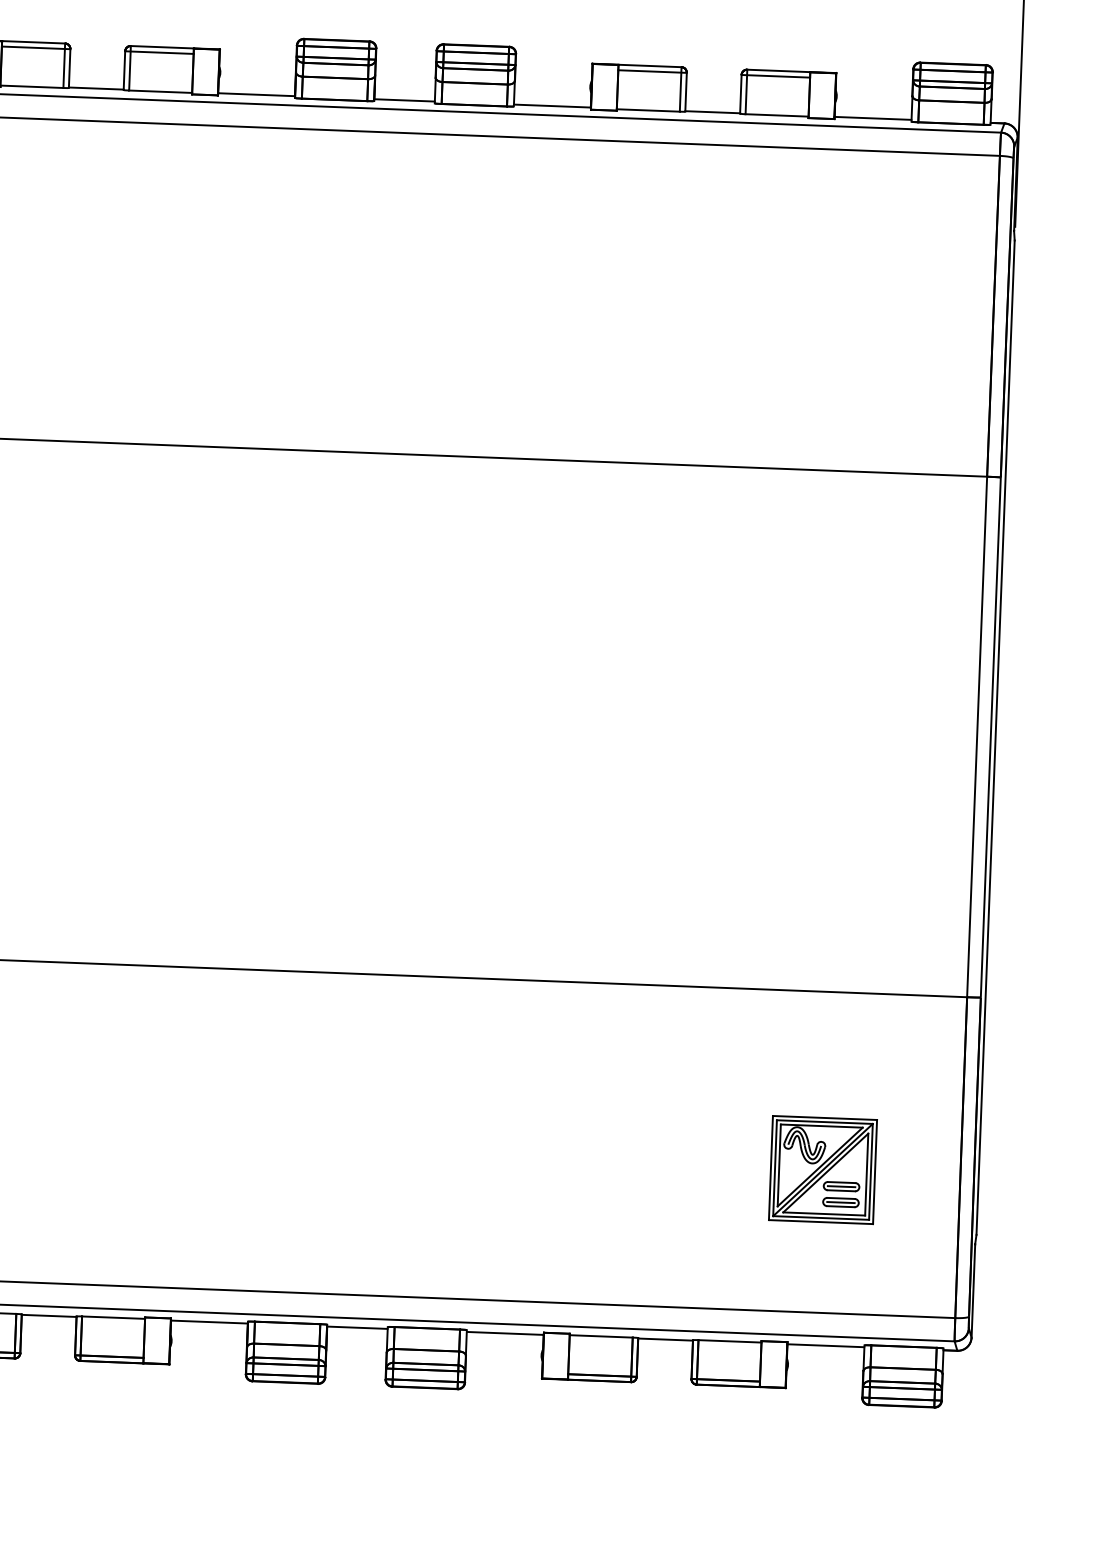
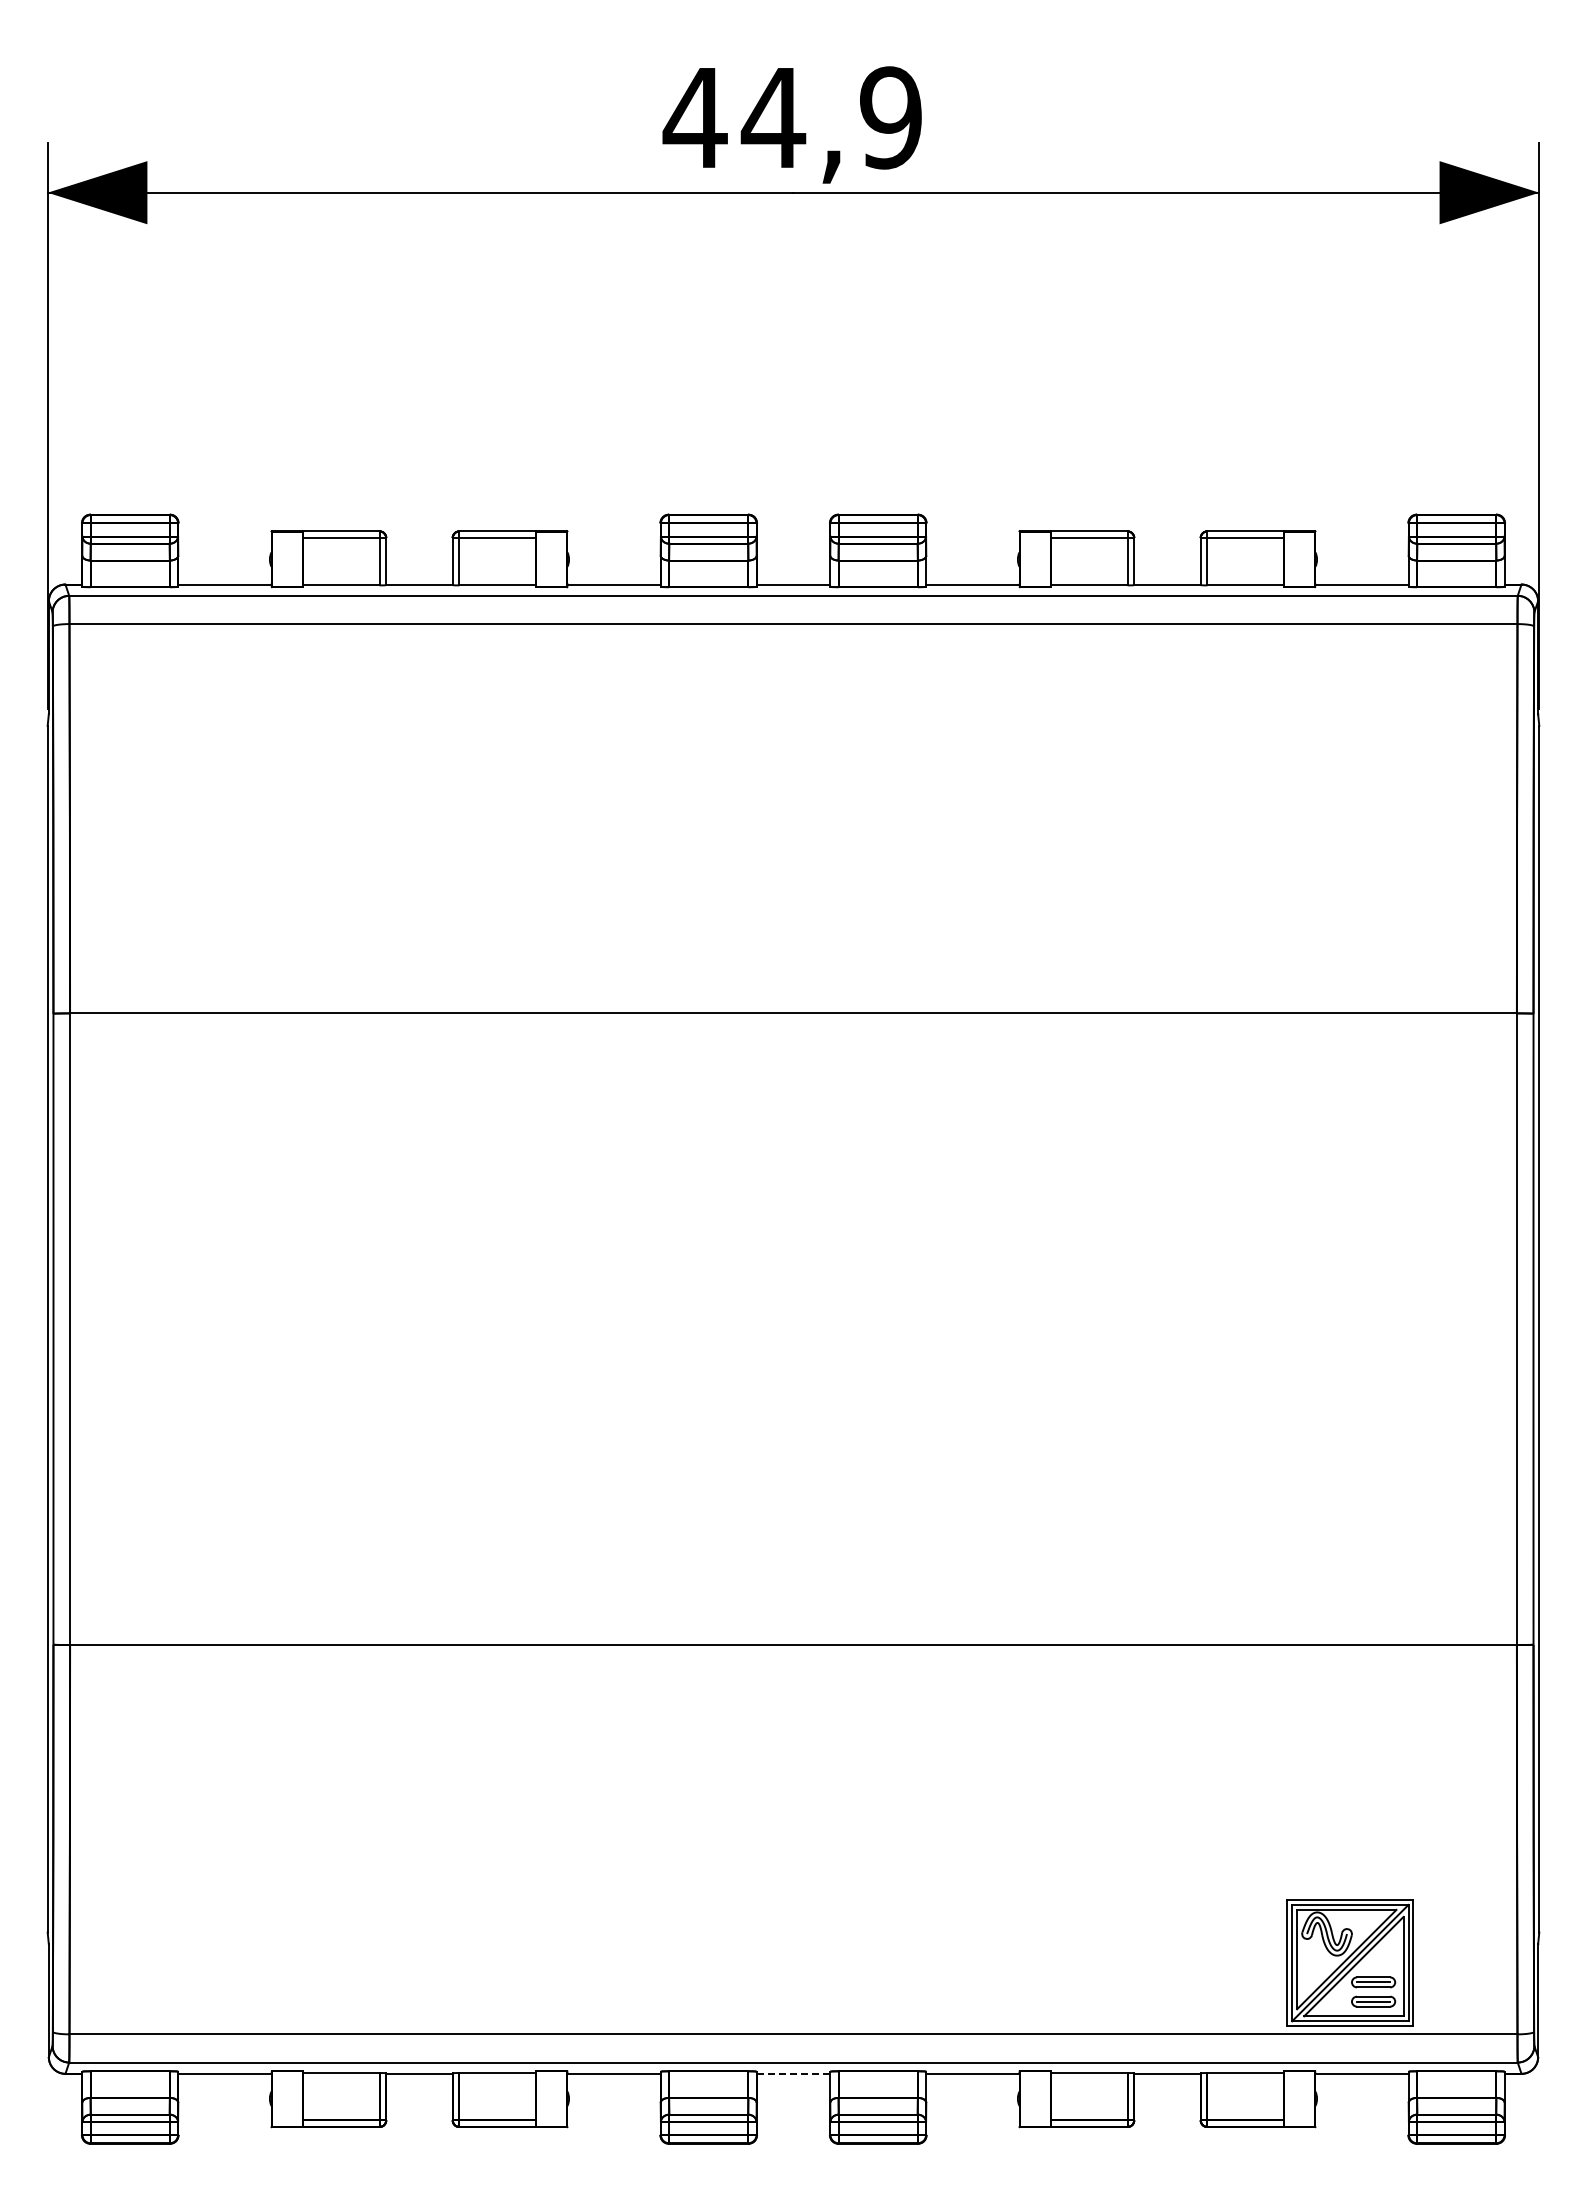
part: (822, 1169) -> (1349, 1962), moved
line: (357, 1327) -> (793, 2073), solid -> dashed

